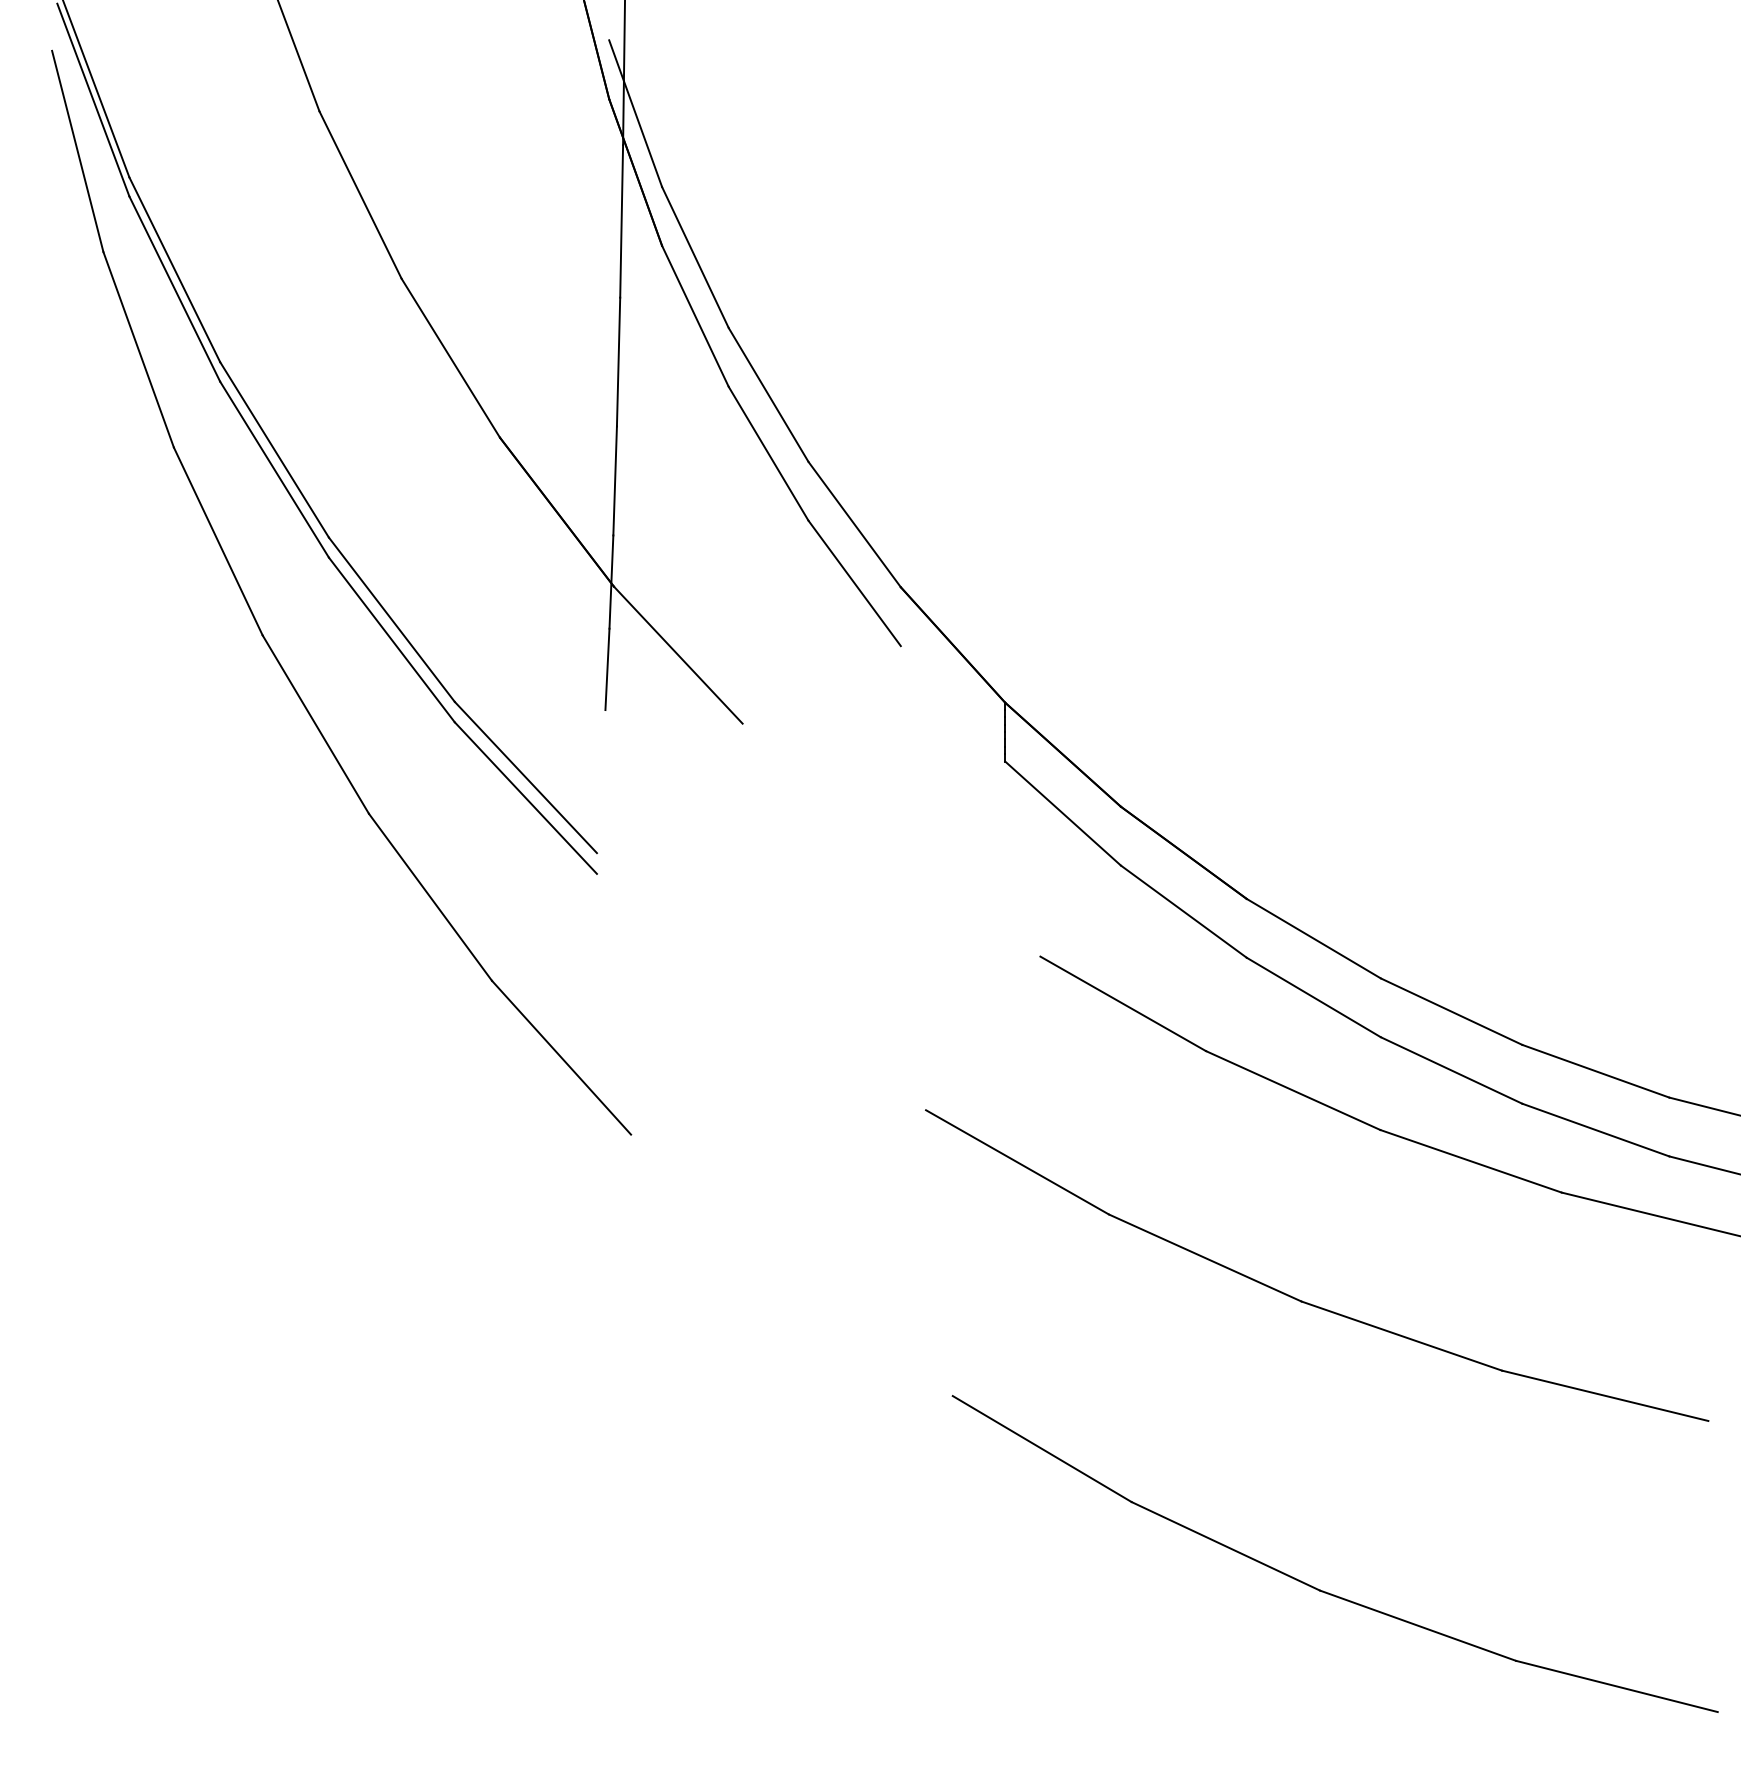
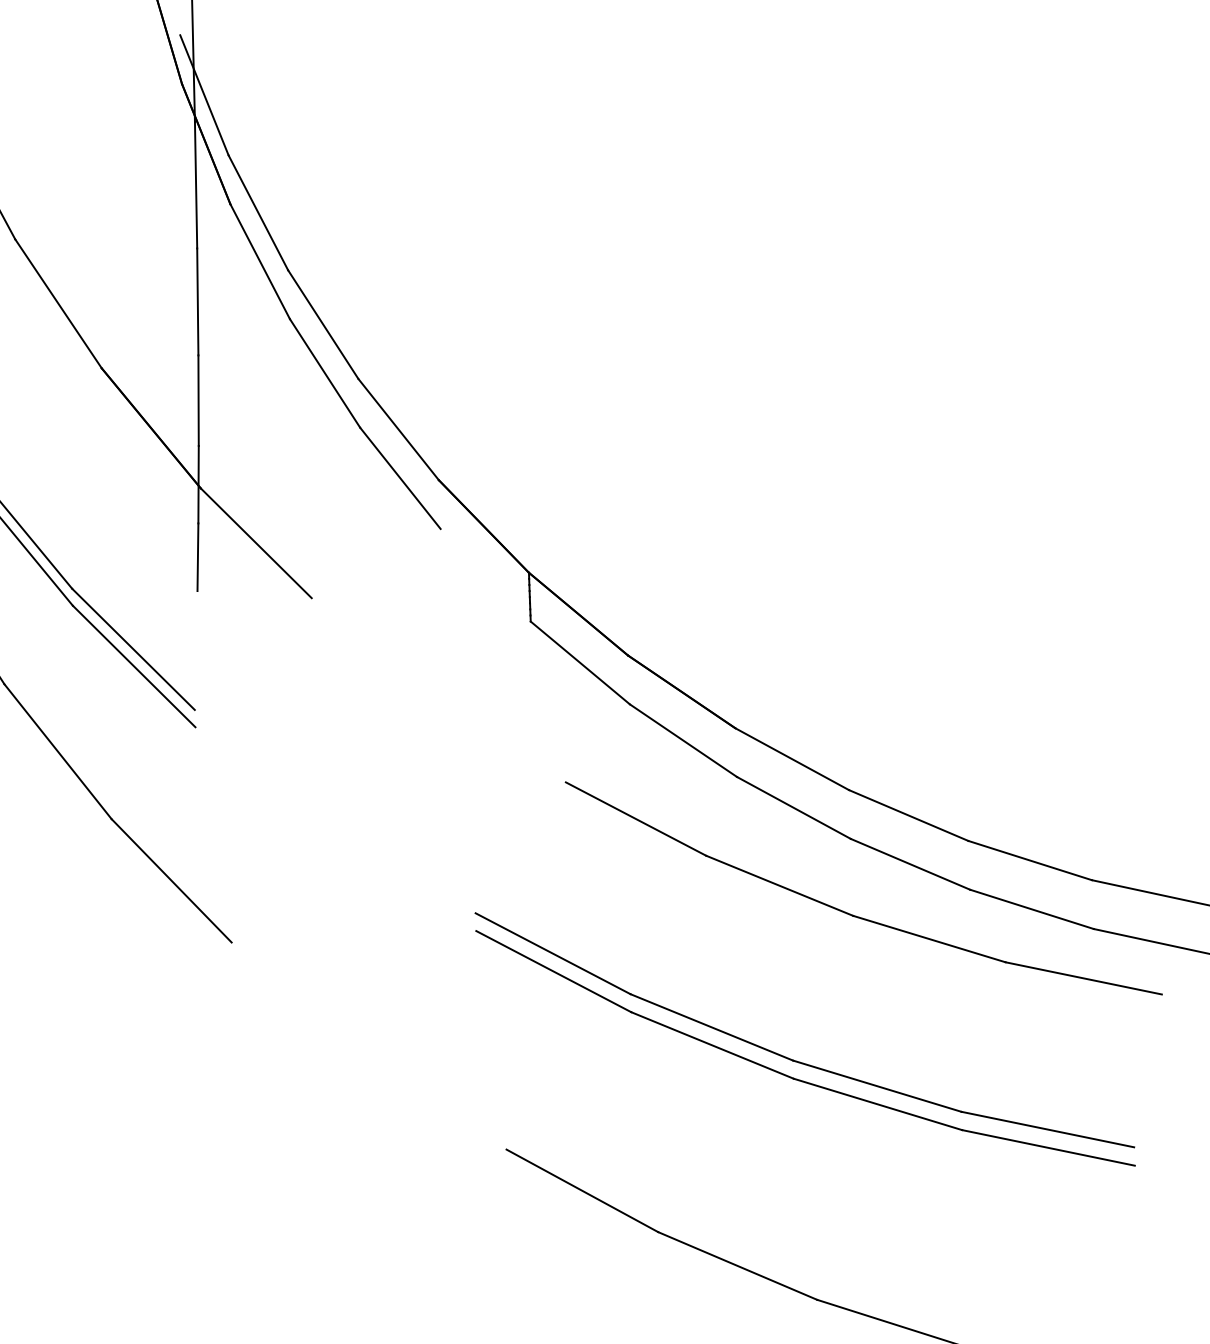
part: (1305, 1323) -> (796, 1078), added

